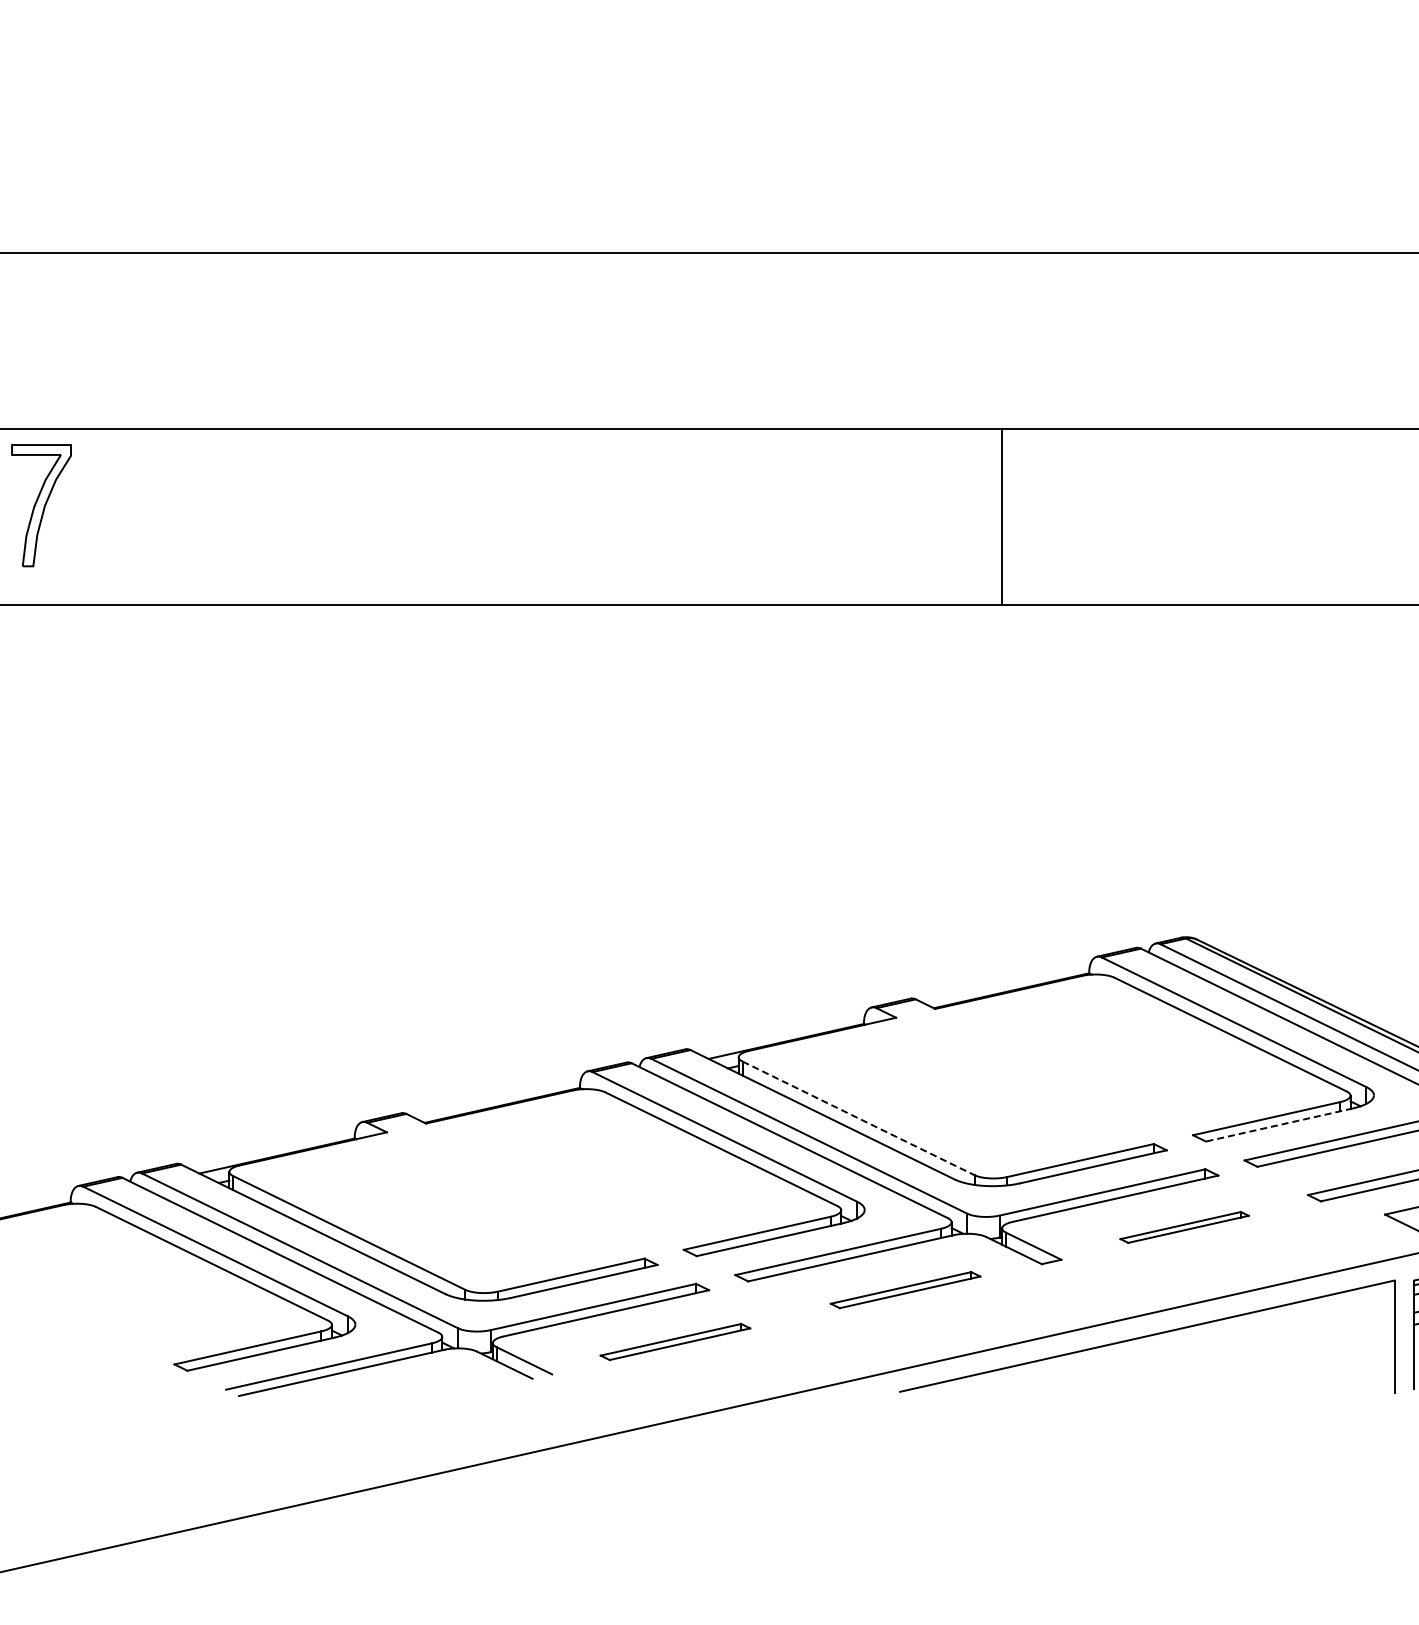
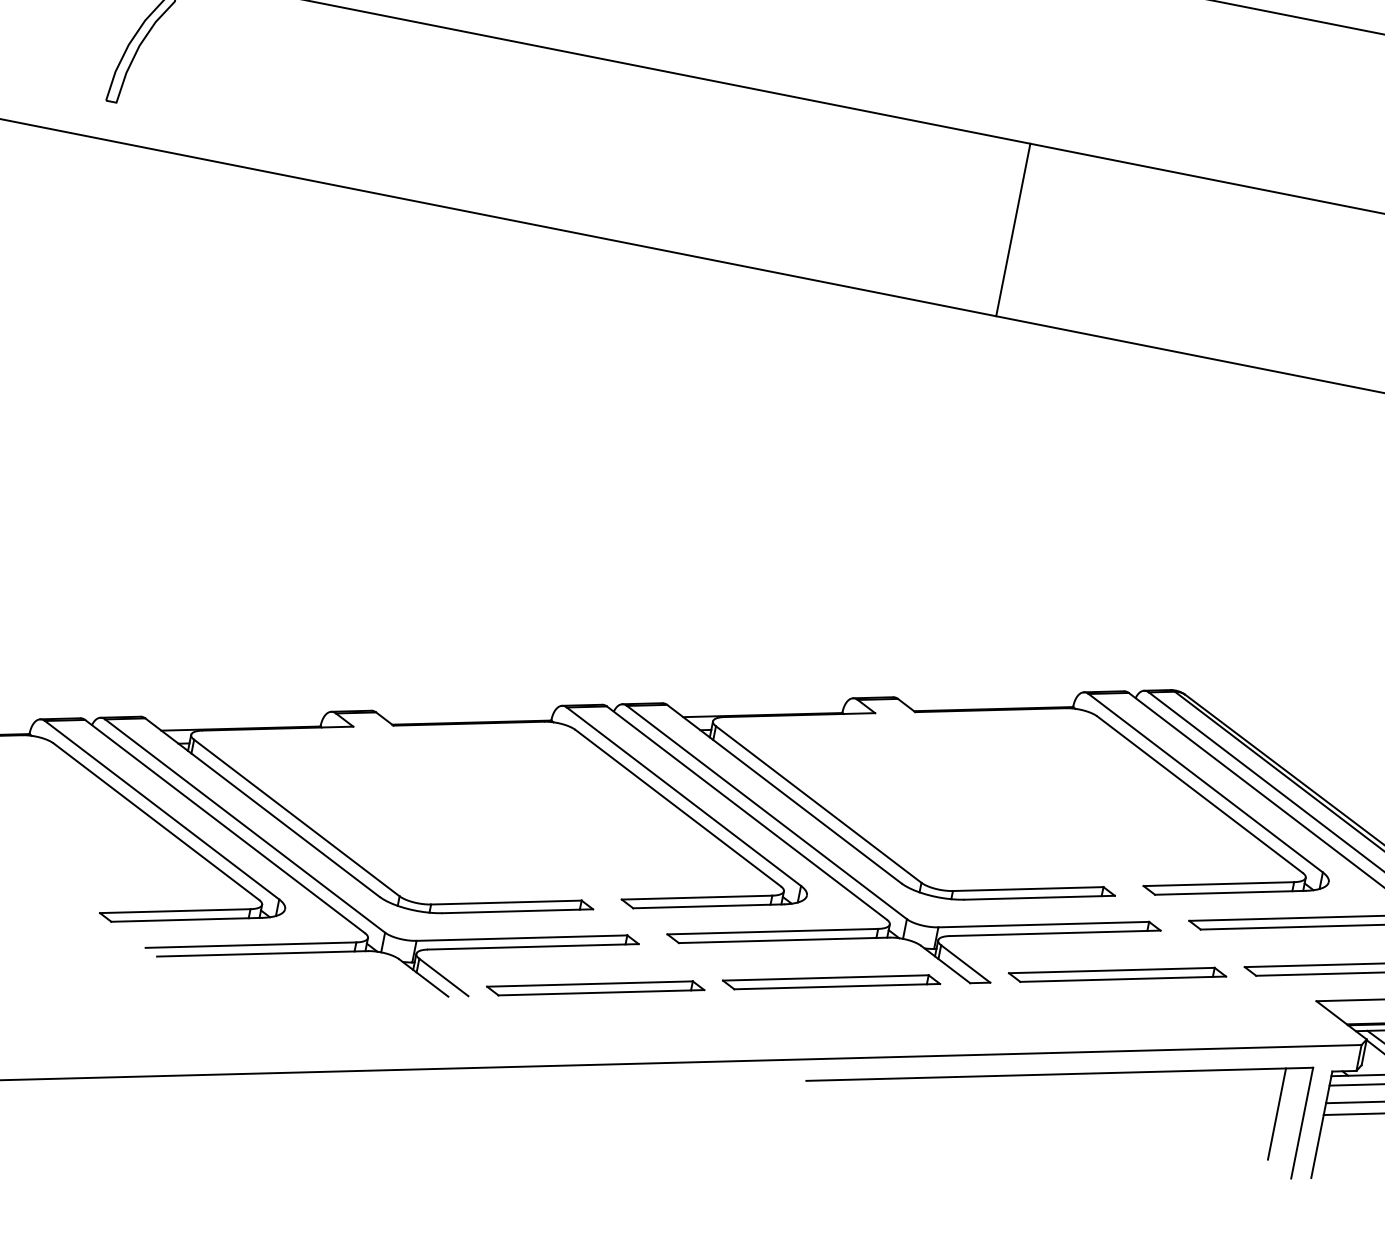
line: (1001, 516) -> (1013, 229), moved
line: (858, 1118) -> (818, 804), dashed -> solid
line: (1278, 1125) -> (1229, 893), dashed -> solid
part: (1184, 1227) -> (1117, 974), size x1.67
part: (905, 1289) -> (831, 981), size x1.43
line: (1368, 1332) -> (1277, 1113), added
part: (675, 1341) -> (595, 987), size x1.43

